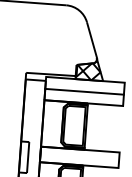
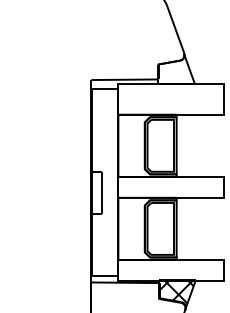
hatch: (88, 68) -> (173, 68), removed
line: (84, 91) -> (170, 99), removed

